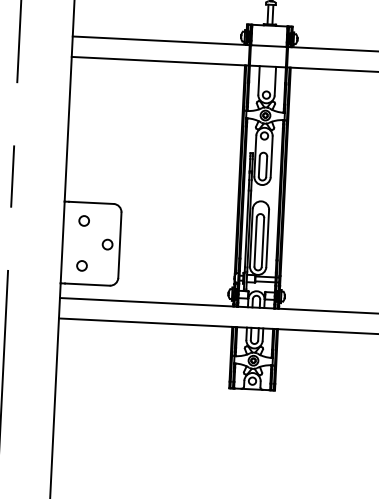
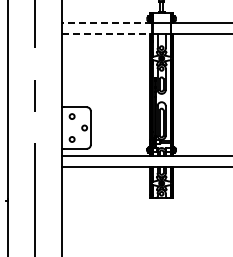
line: (160, 41) -> (106, 23), solid -> dashed
line: (161, 61) -> (107, 33), solid -> dashed

